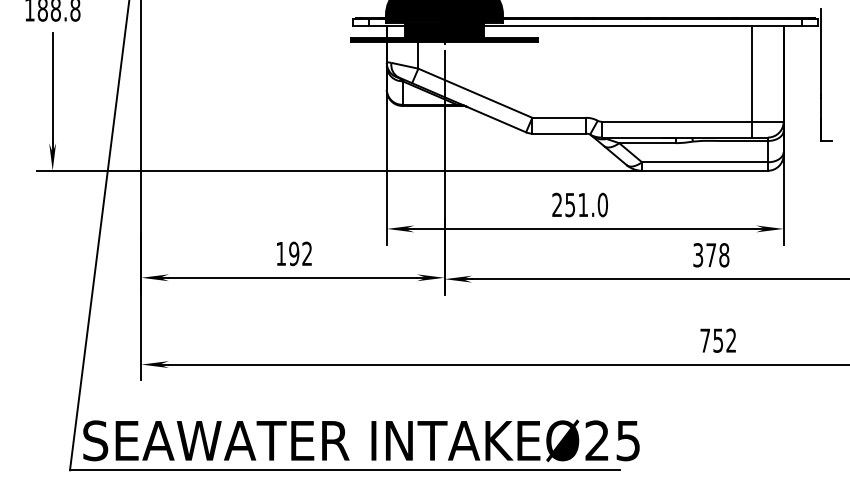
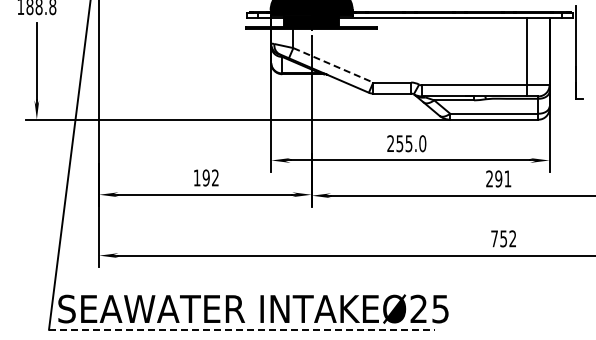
line: (475, 93) -> (333, 65), solid -> dashed
text: (582, 204) -> (408, 143), 251.0 -> 255.0
text: (710, 254) -> (498, 178), 378 -> 291
line: (344, 469) -> (241, 329), solid -> dashed

